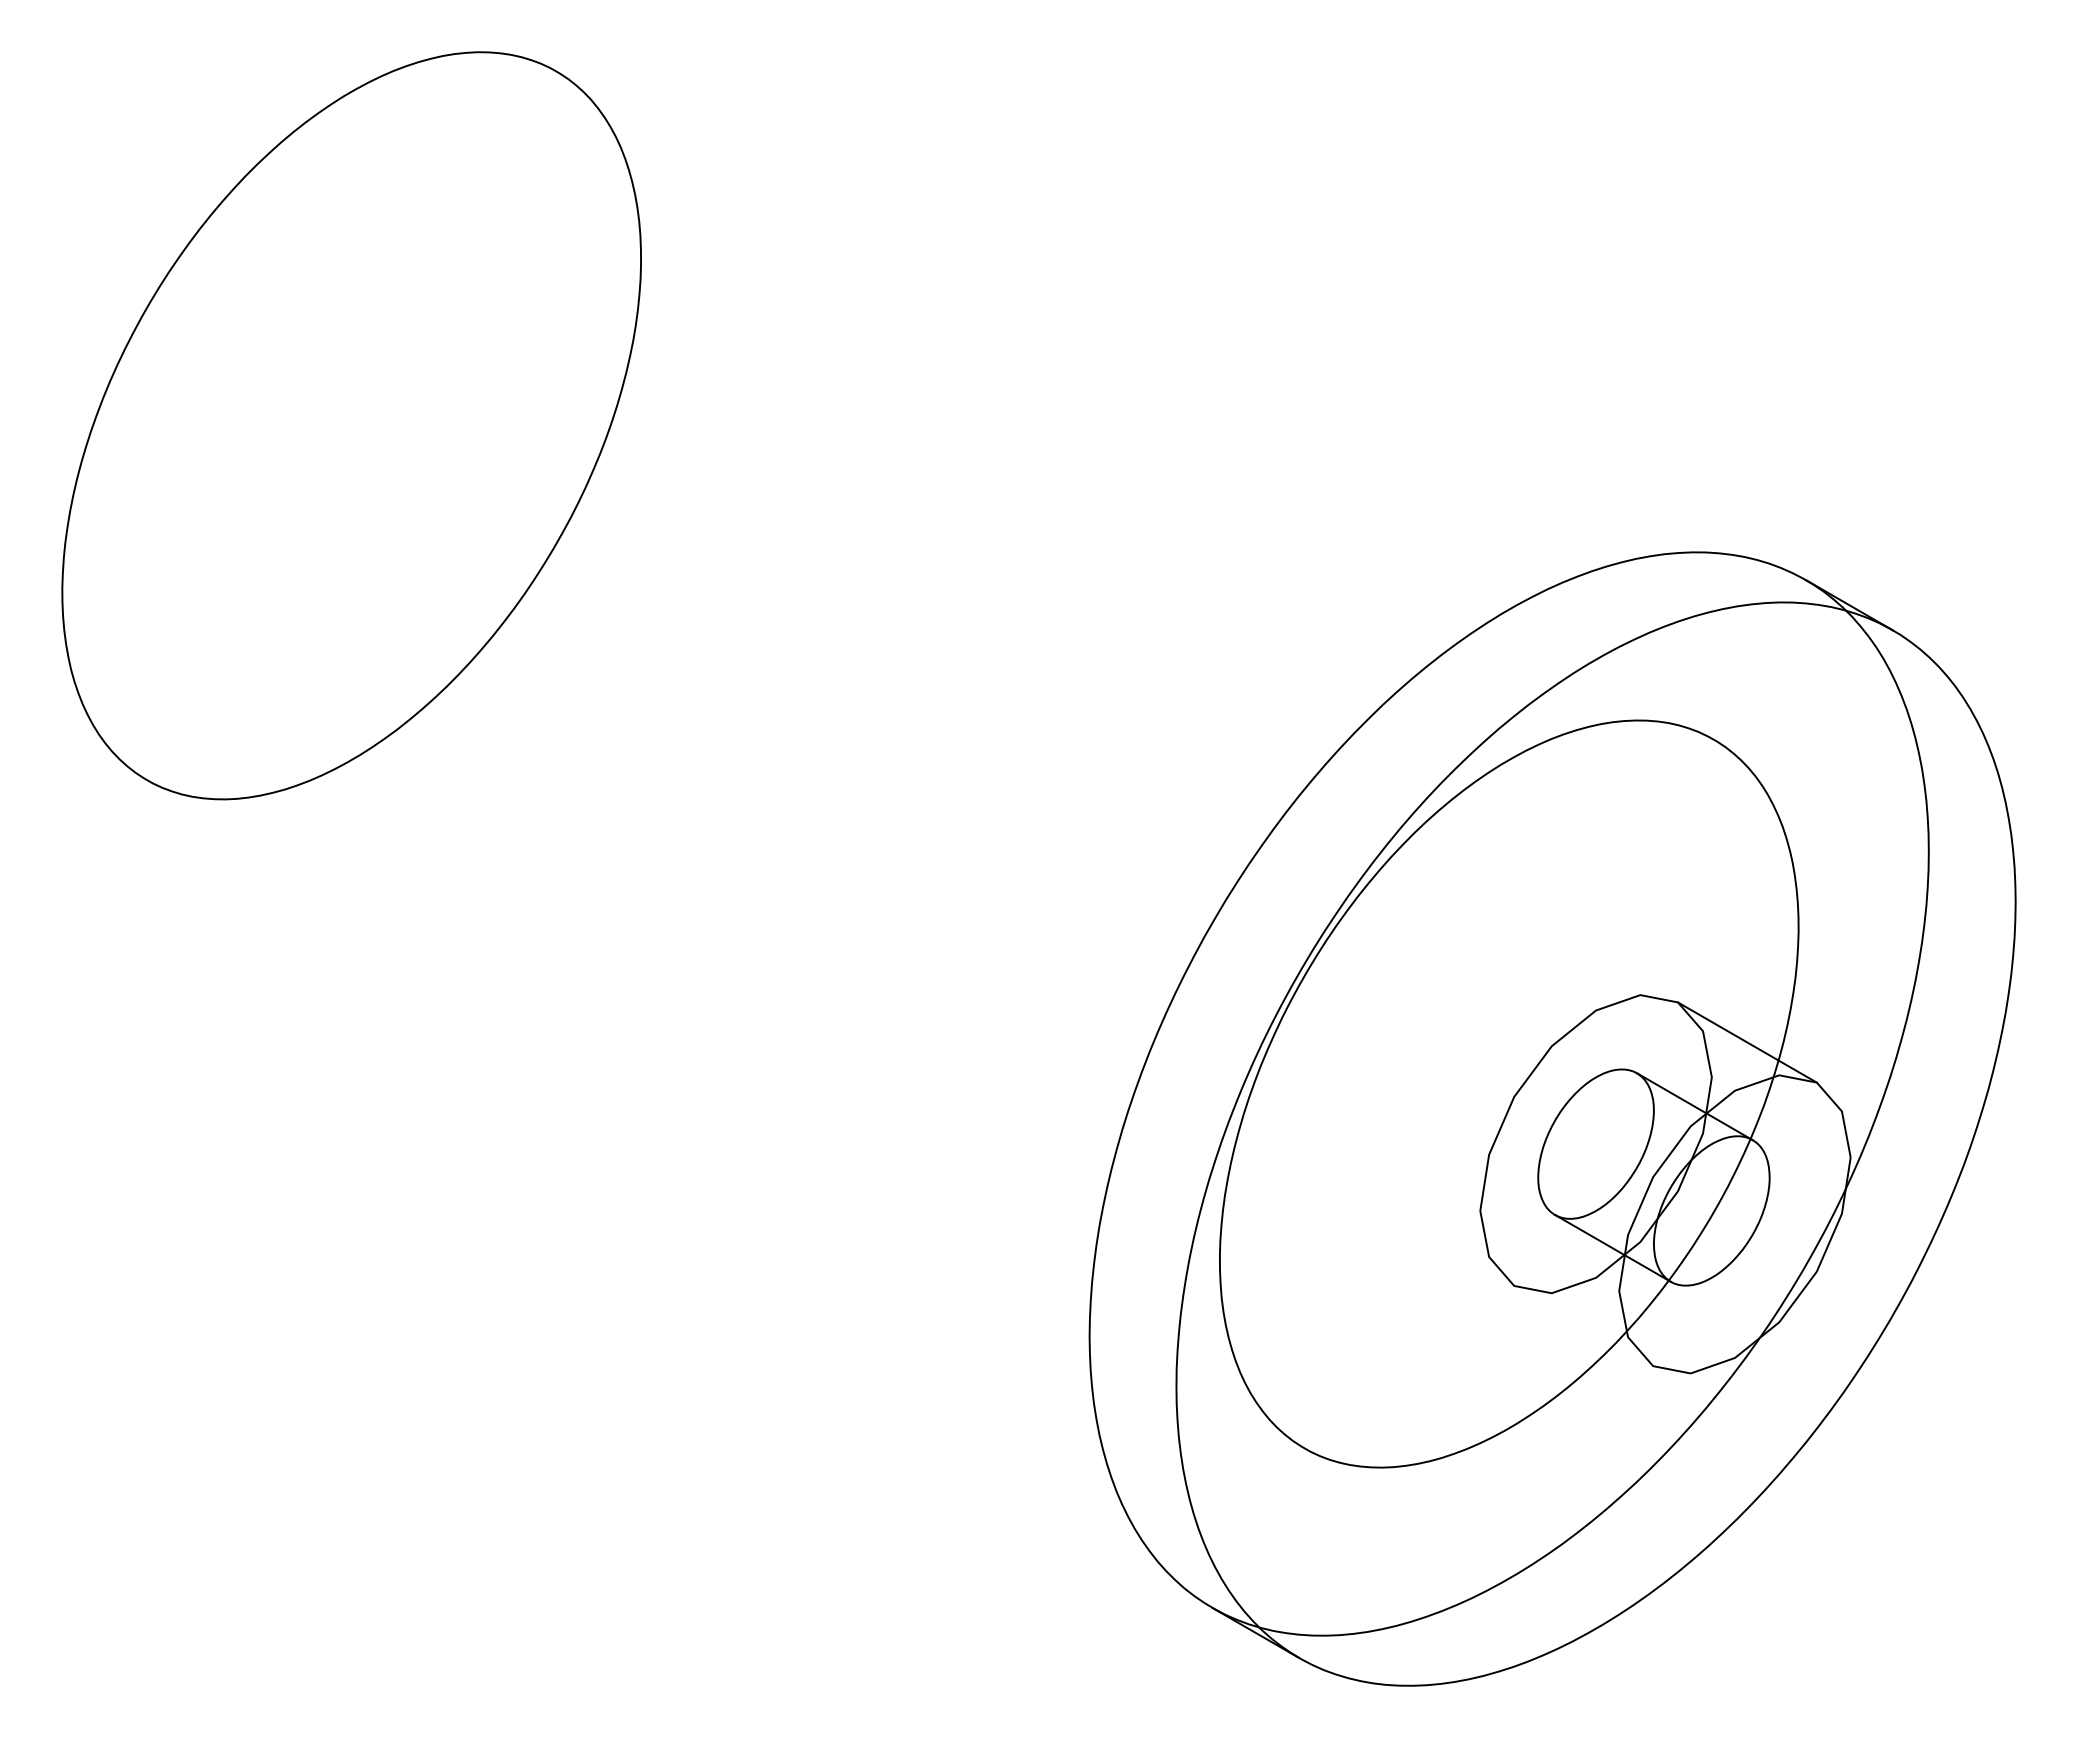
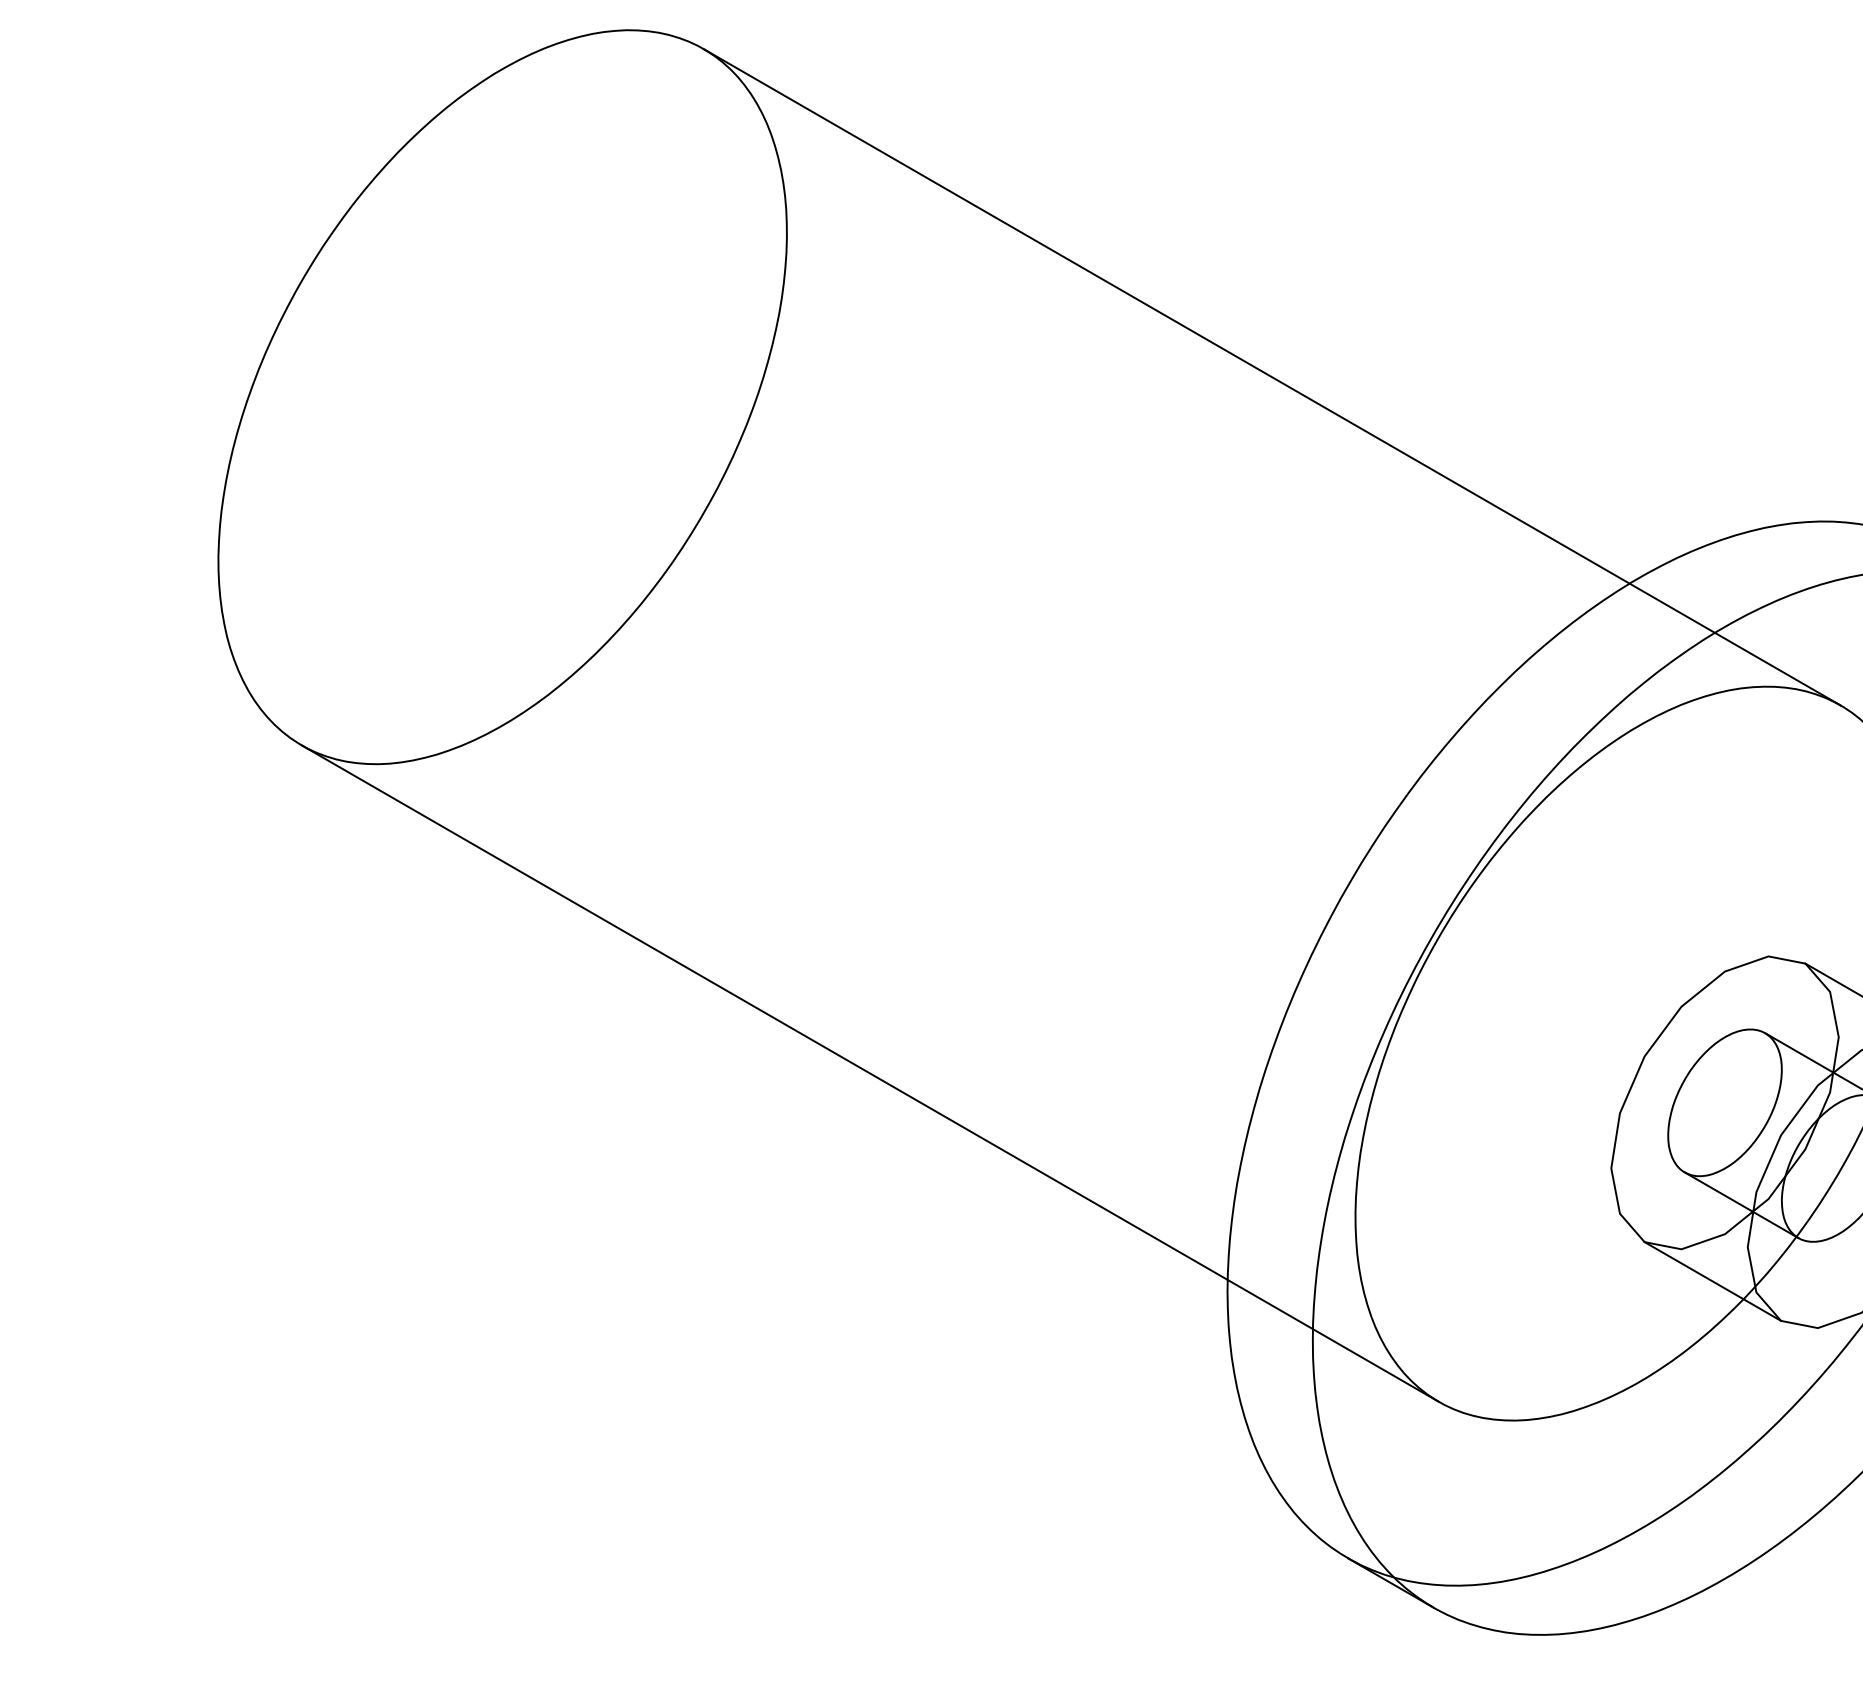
line: (1134, 405) -> (1271, 377), added
line: (725, 1114) -> (869, 1073), added
line: (1583, 1325) -> (1712, 1280), added

